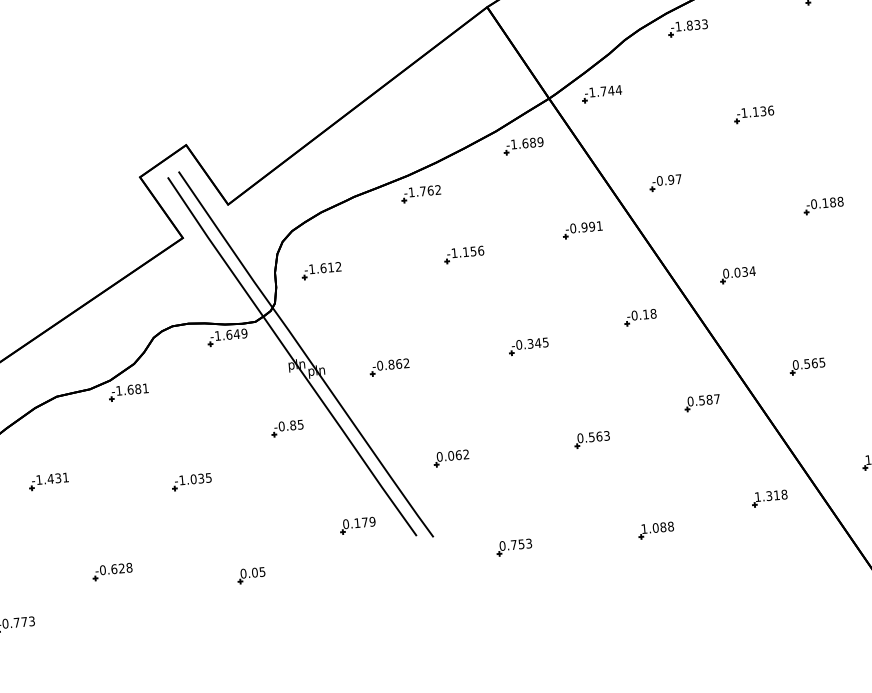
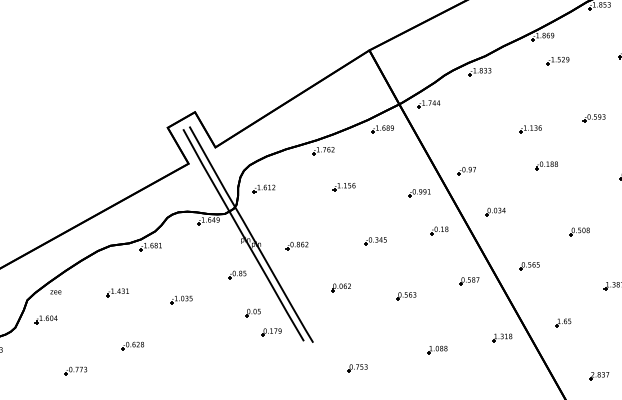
part: (753, 114) -> (530, 129), moved
part: (664, 183) -> (466, 171), moved
part: (823, 205) -> (546, 165), moved
part: (582, 230) -> (419, 193), moved
part: (450, 458) -> (340, 287), moved
part: (48, 481) -> (117, 292), moved
part: (514, 547) -> (357, 368), moved
part: (250, 574) -> (252, 312), moved

